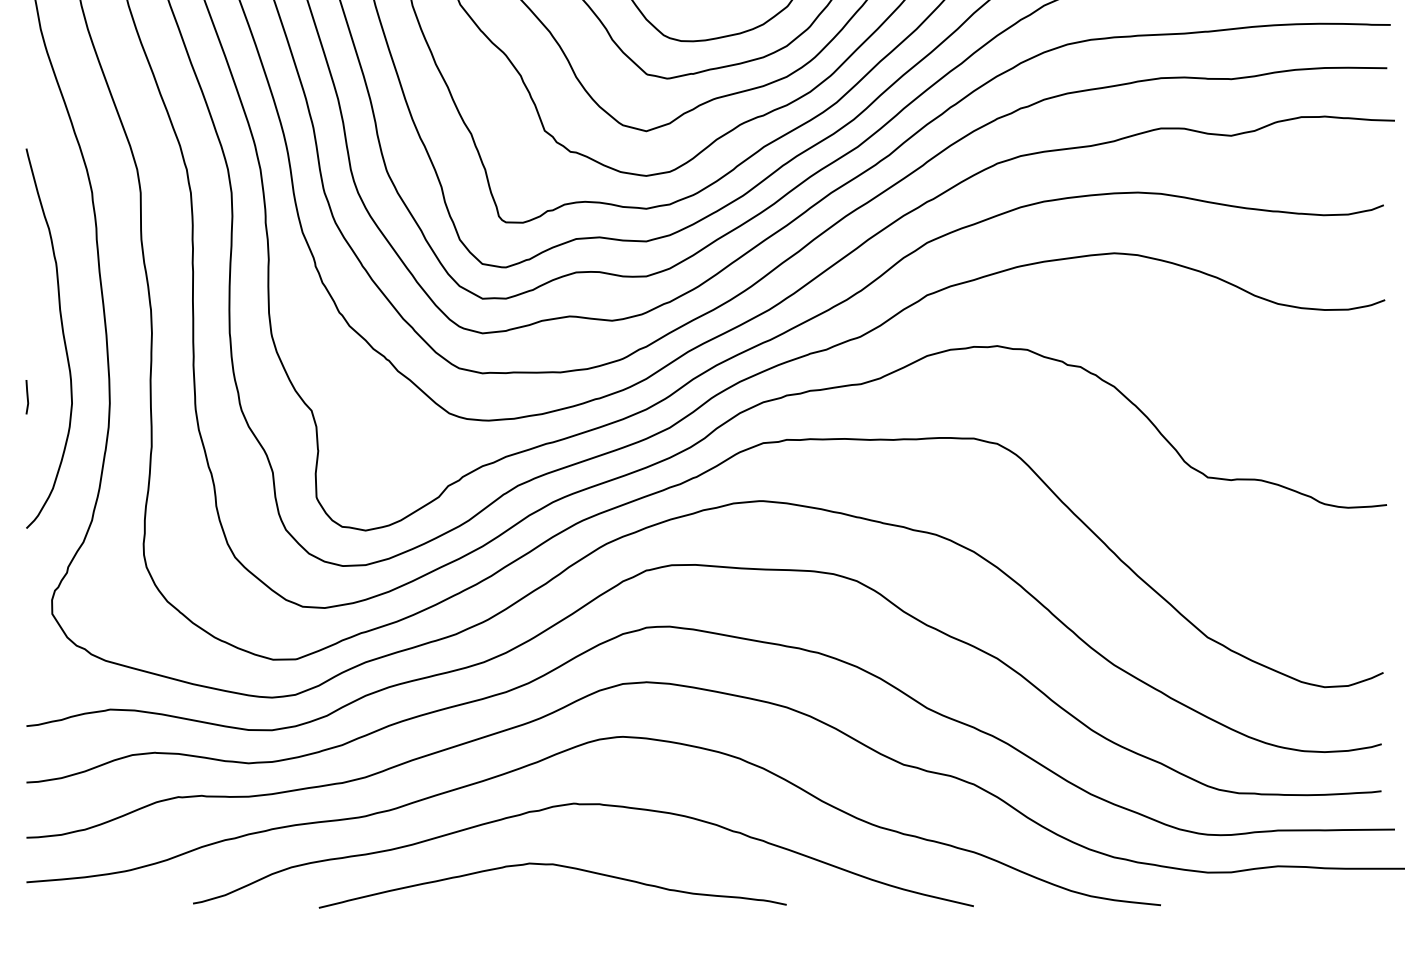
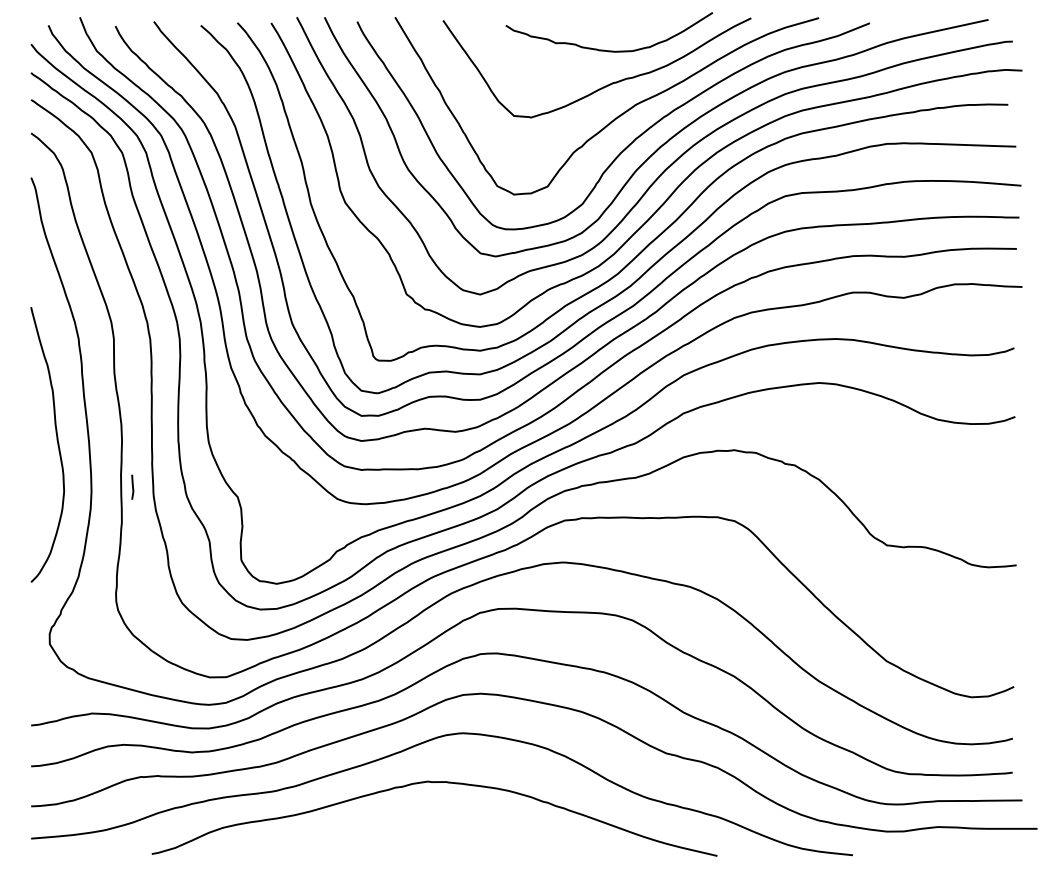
line: (26, 396) -> (132, 486), moved
curve: (557, 866) -> (415, 827), removed

